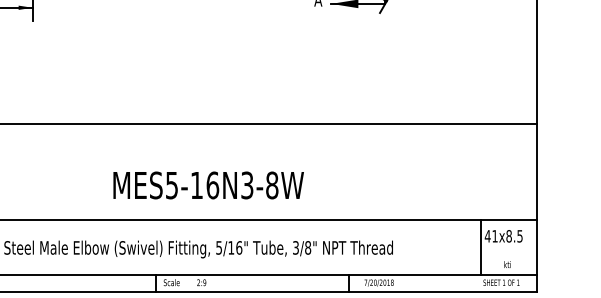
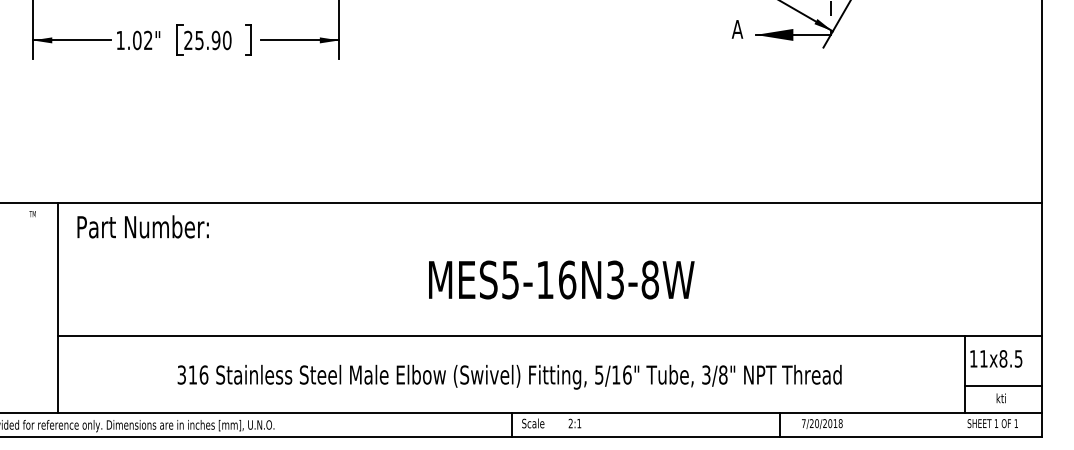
text: (208, 185) -> (561, 279), moved
text: (487, 236) -> (973, 358), 41x8.5 -> 11x8.5
line: (508, 256) -> (1002, 386), added
text: (204, 282) -> (579, 423), 2:9 -> 2:1

